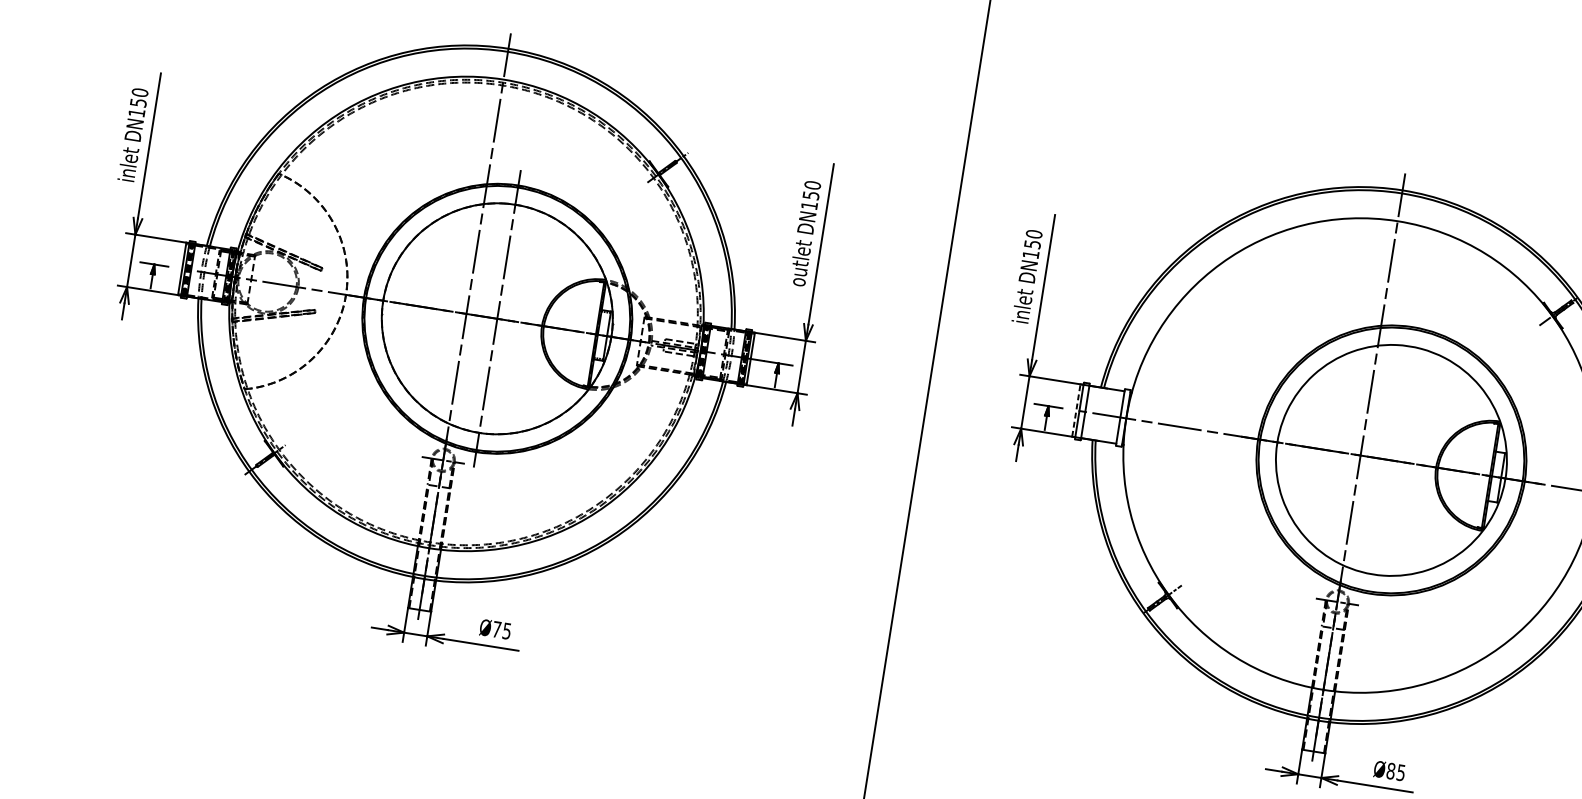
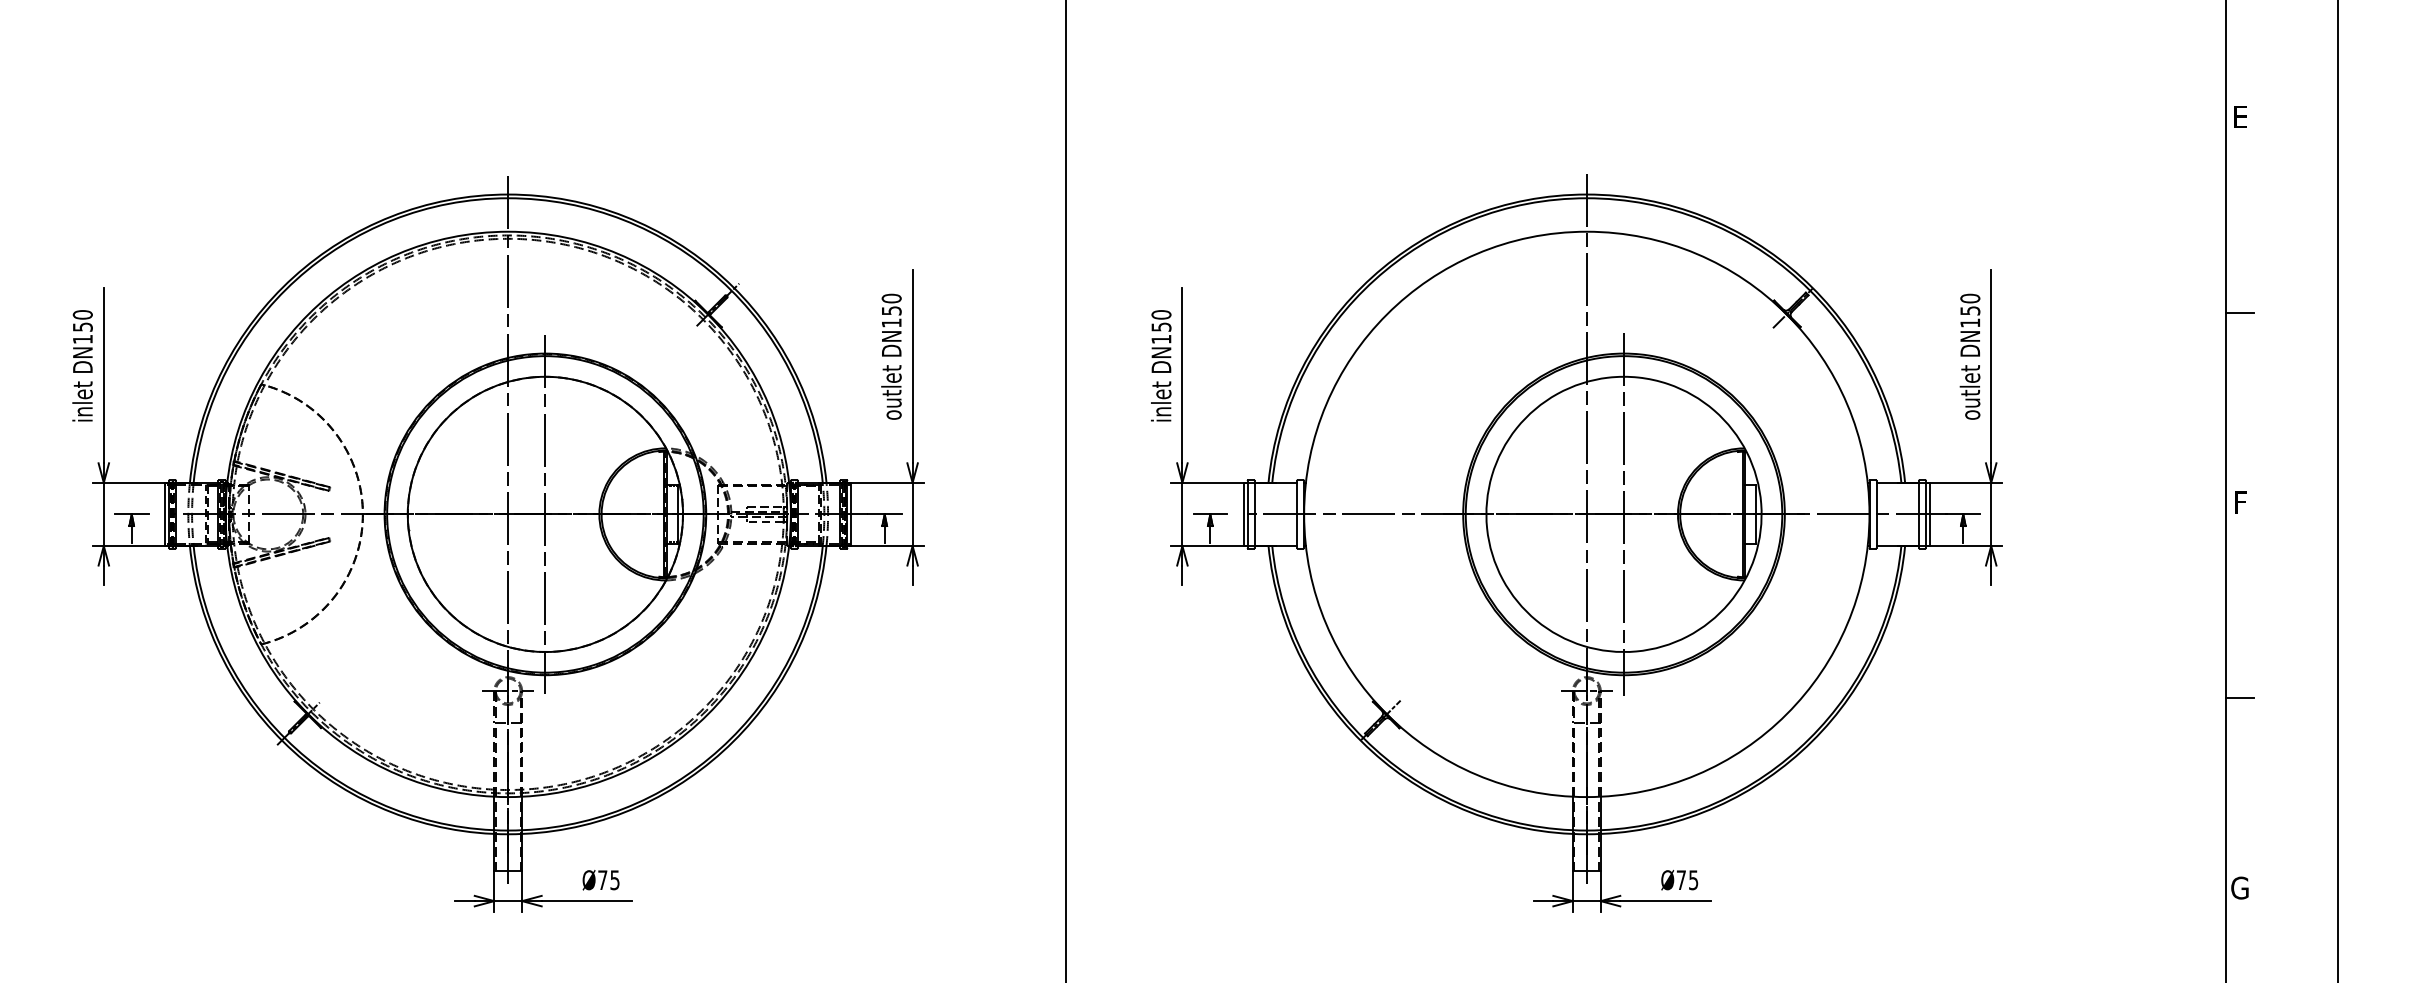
line: (1076, 410) -> (1243, 514), dashed -> solid
line: (1391, 460) -> (1624, 514), added
text: (1391, 771) -> (1681, 880), Ø85 -> Ø75

